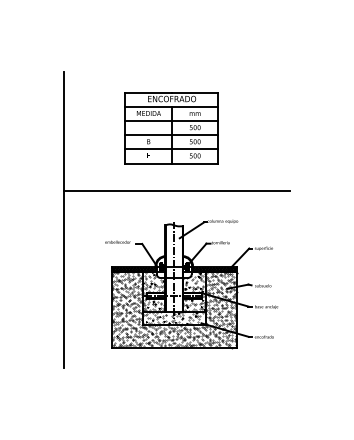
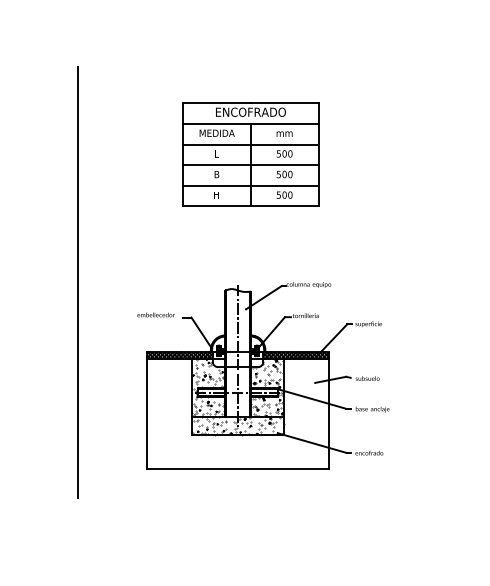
part: (171, 128) -> (250, 155), moved
line: (176, 191) -> (241, 241), removed
hatch: (173, 309) -> (236, 413), removed

